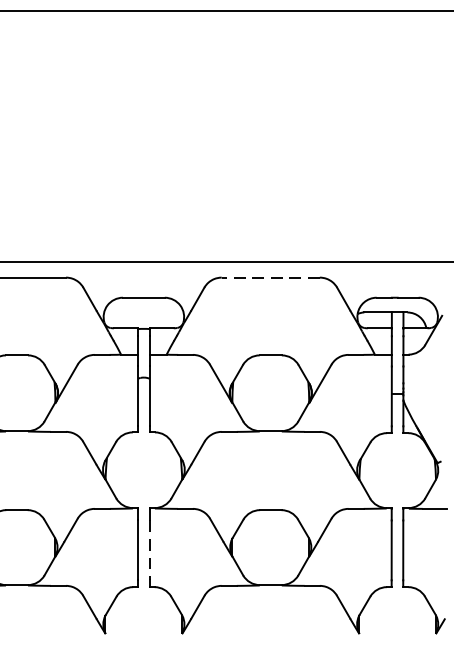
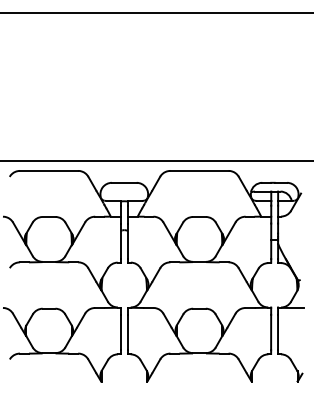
line: (270, 276) -> (199, 170), dashed -> solid
line: (149, 550) -> (127, 332), dashed -> solid

